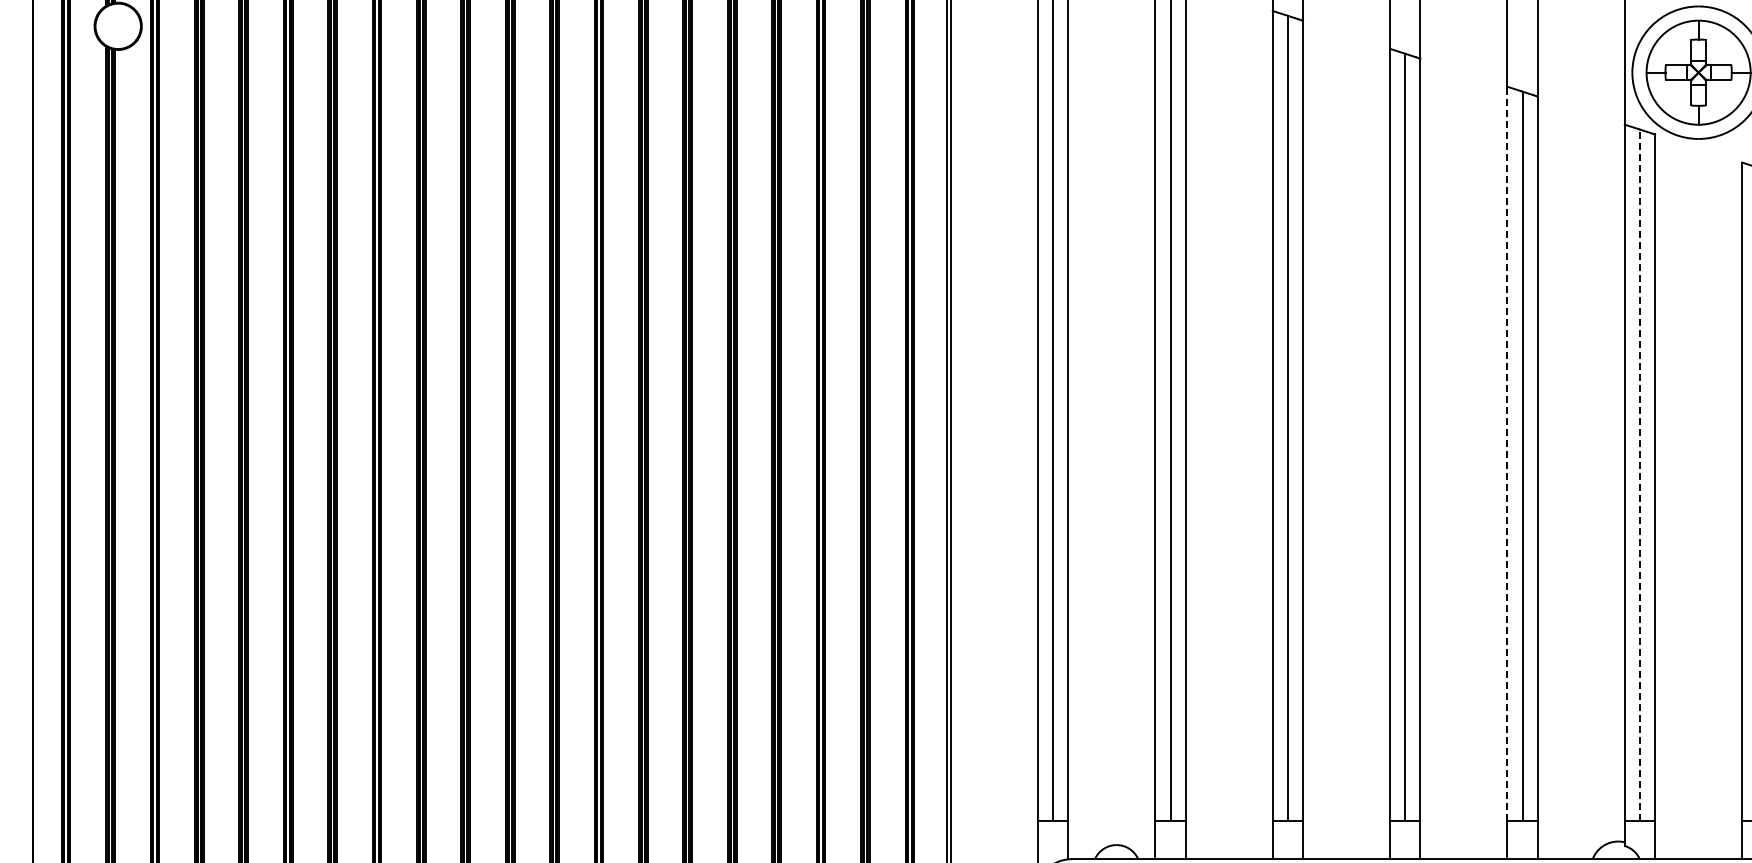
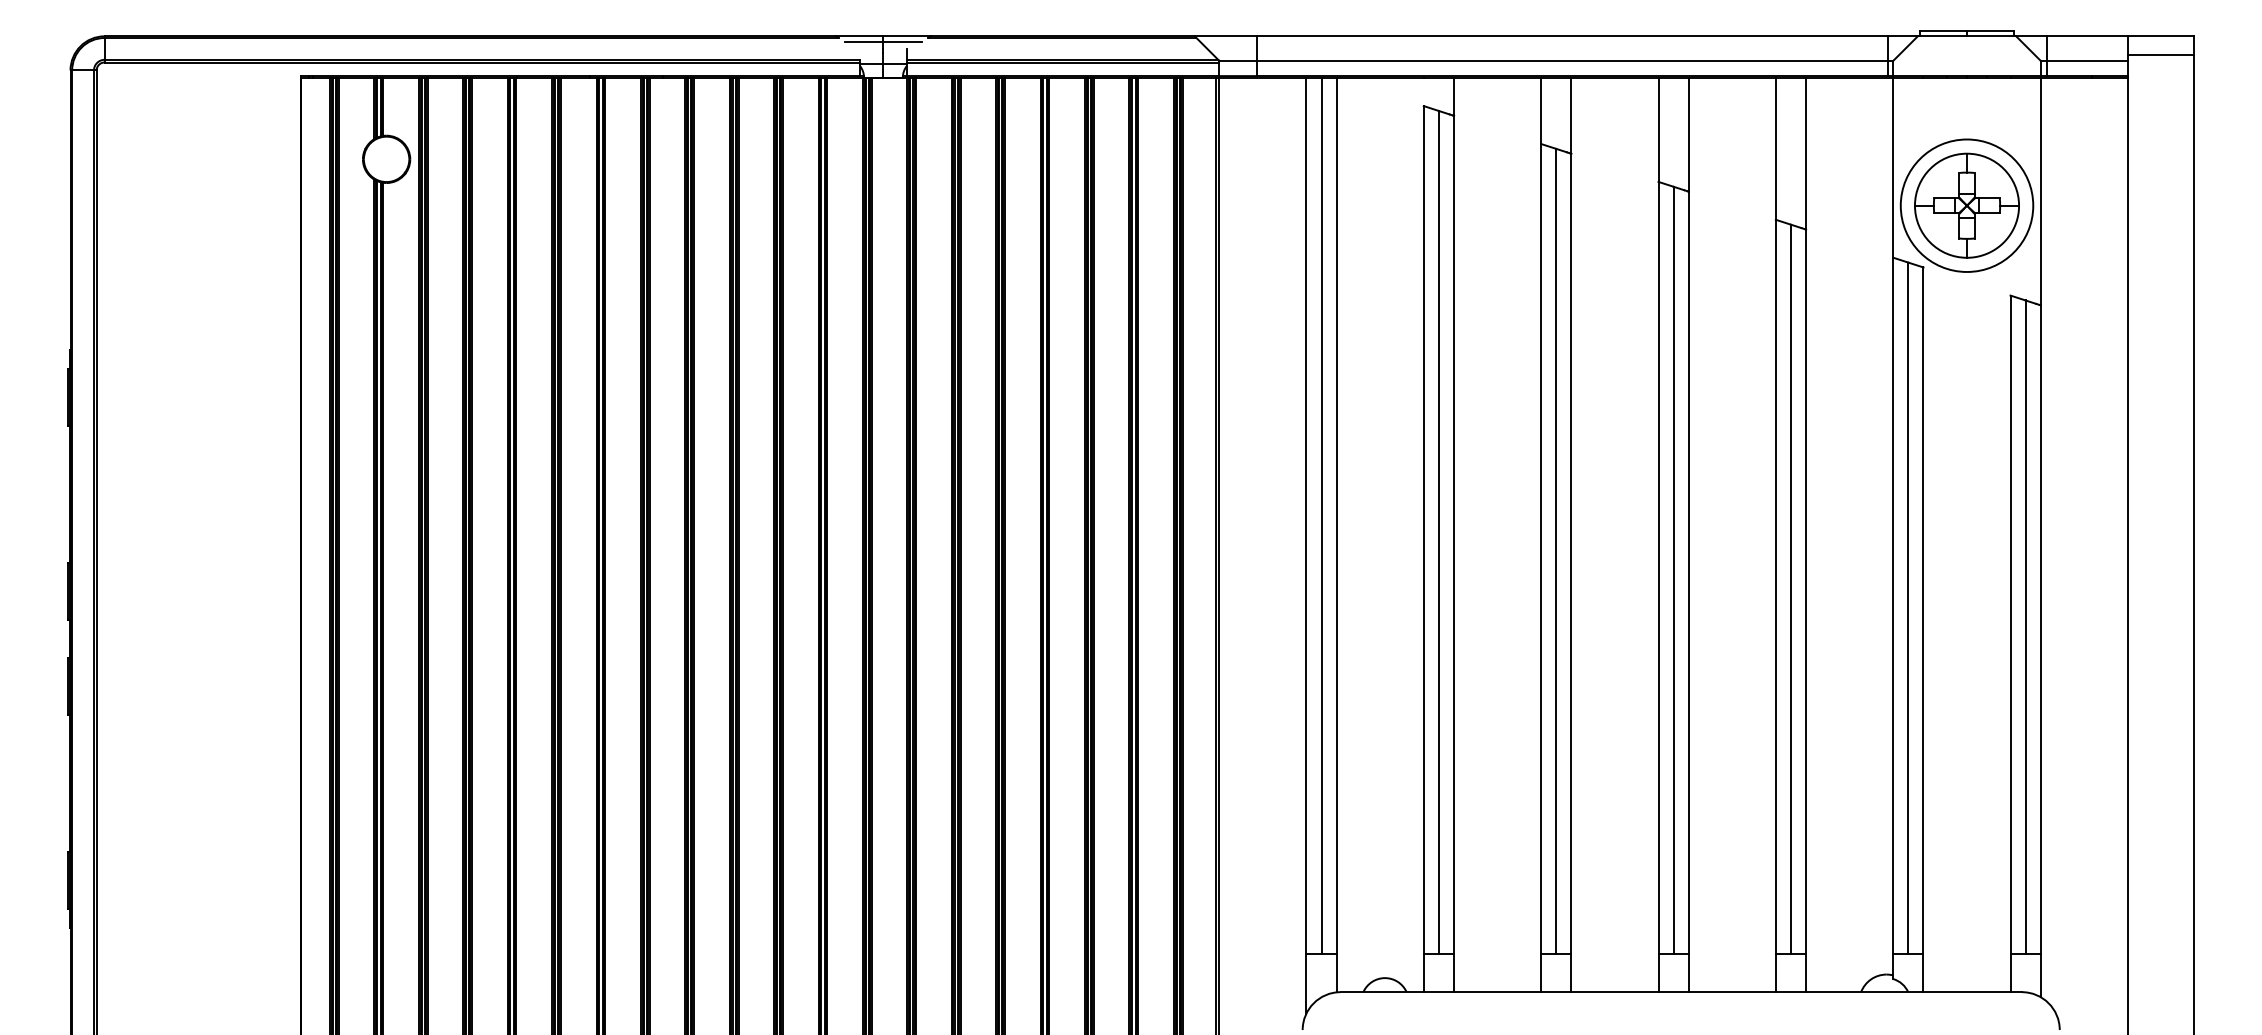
line: (1507, 453) -> (1775, 586), dashed -> solid
line: (1640, 475) -> (1908, 608), dashed -> solid

